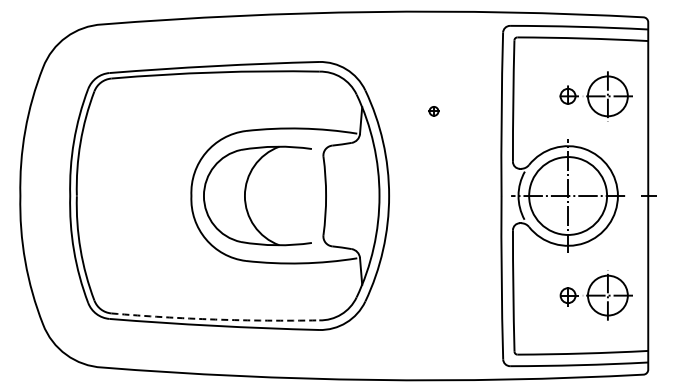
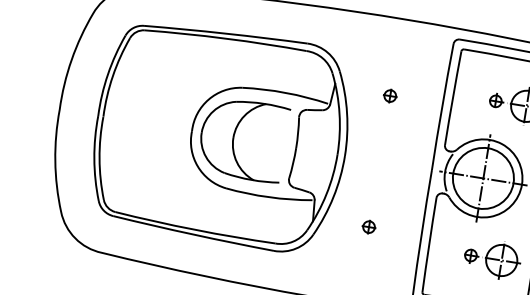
part: (433, 111) -> (389, 96), size x1.67
part: (433, 280) -> (368, 226), added
arc: (215, 319) -> (195, 229), dashed -> solid

